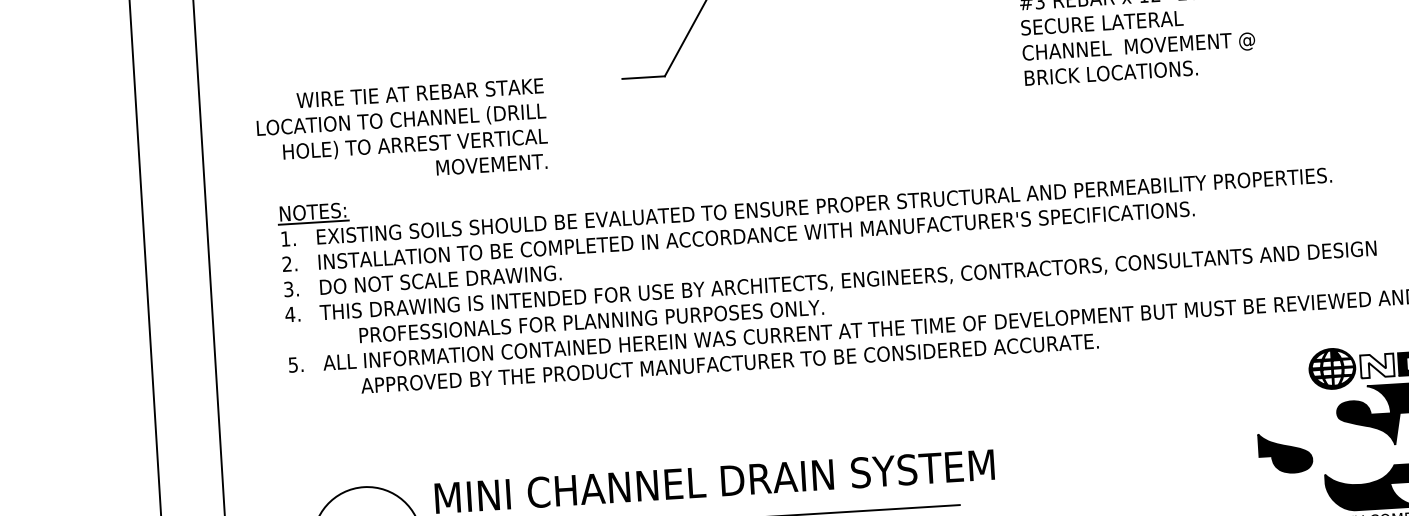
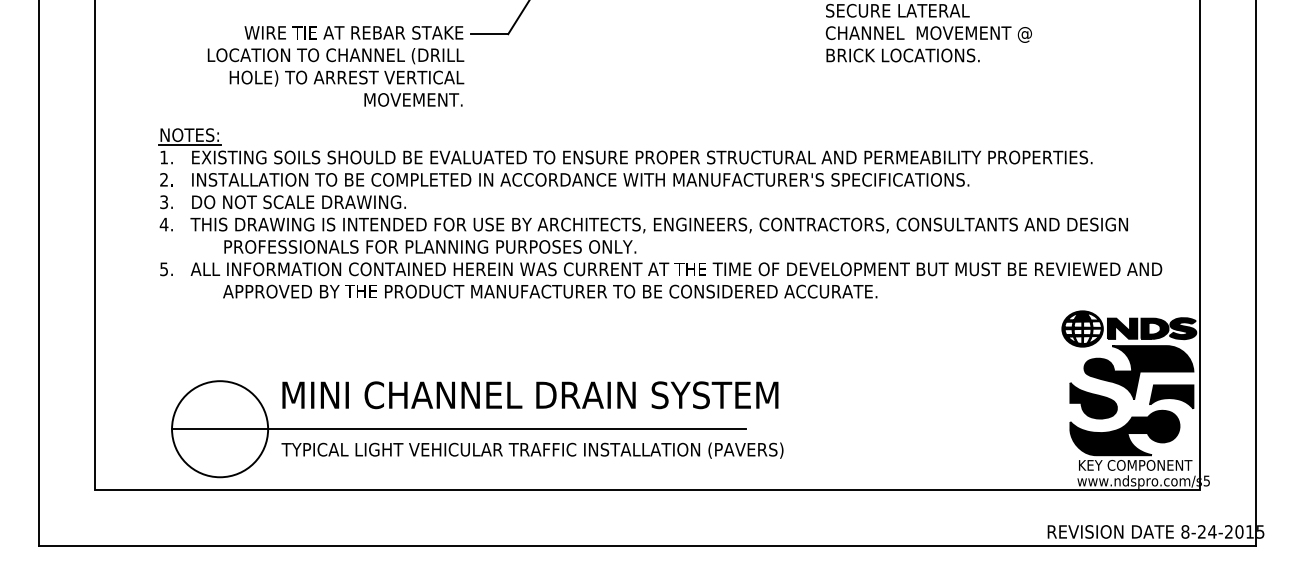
text: (401, 132) -> (335, 66), moved
fill: (1377, 365) -> (1122, 328), added
part: (1285, 452) -> (1093, 400), moved

